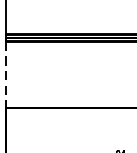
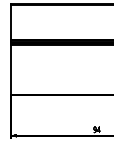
line: (6, 75) -> (11, 70), dashed -> solid

